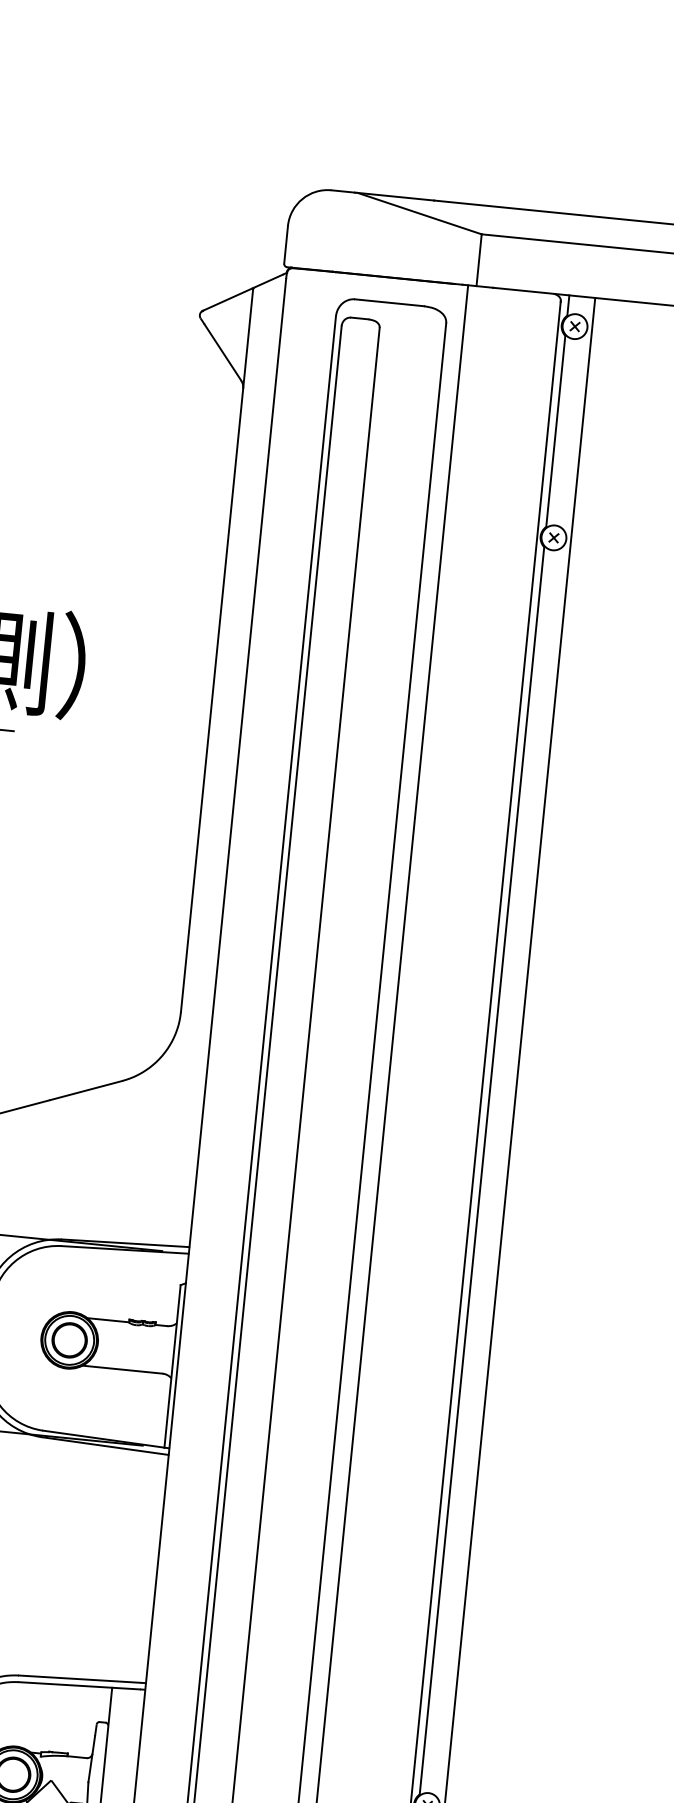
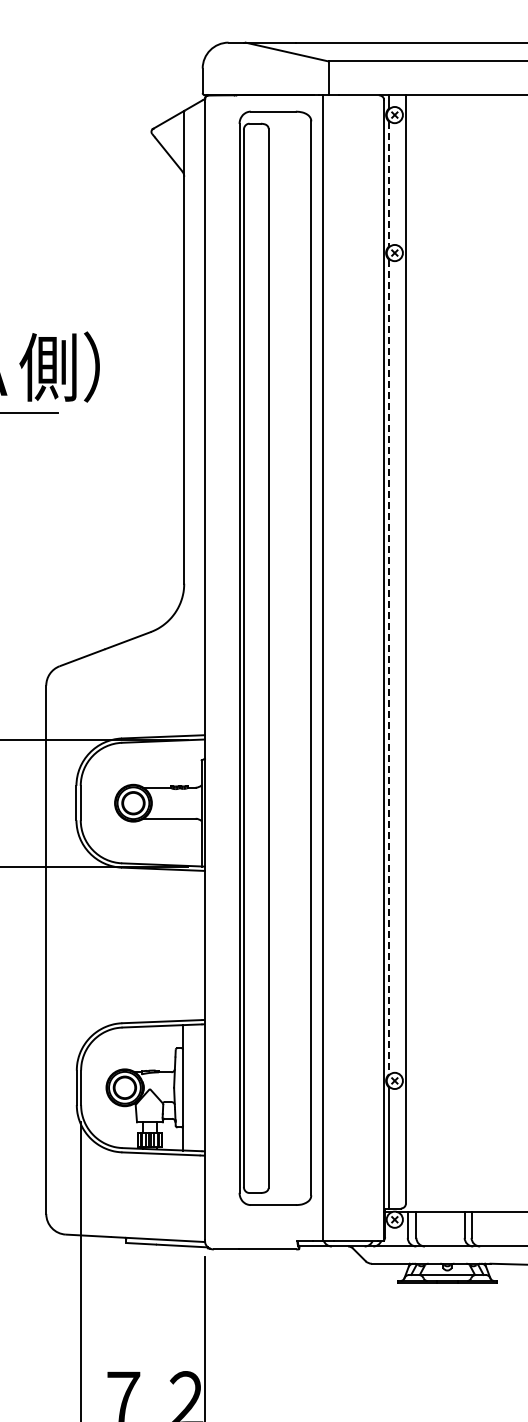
line: (556, 432) -> (389, 184), solid -> dashed
line: (482, 1171) -> (389, 667), solid -> dashed

